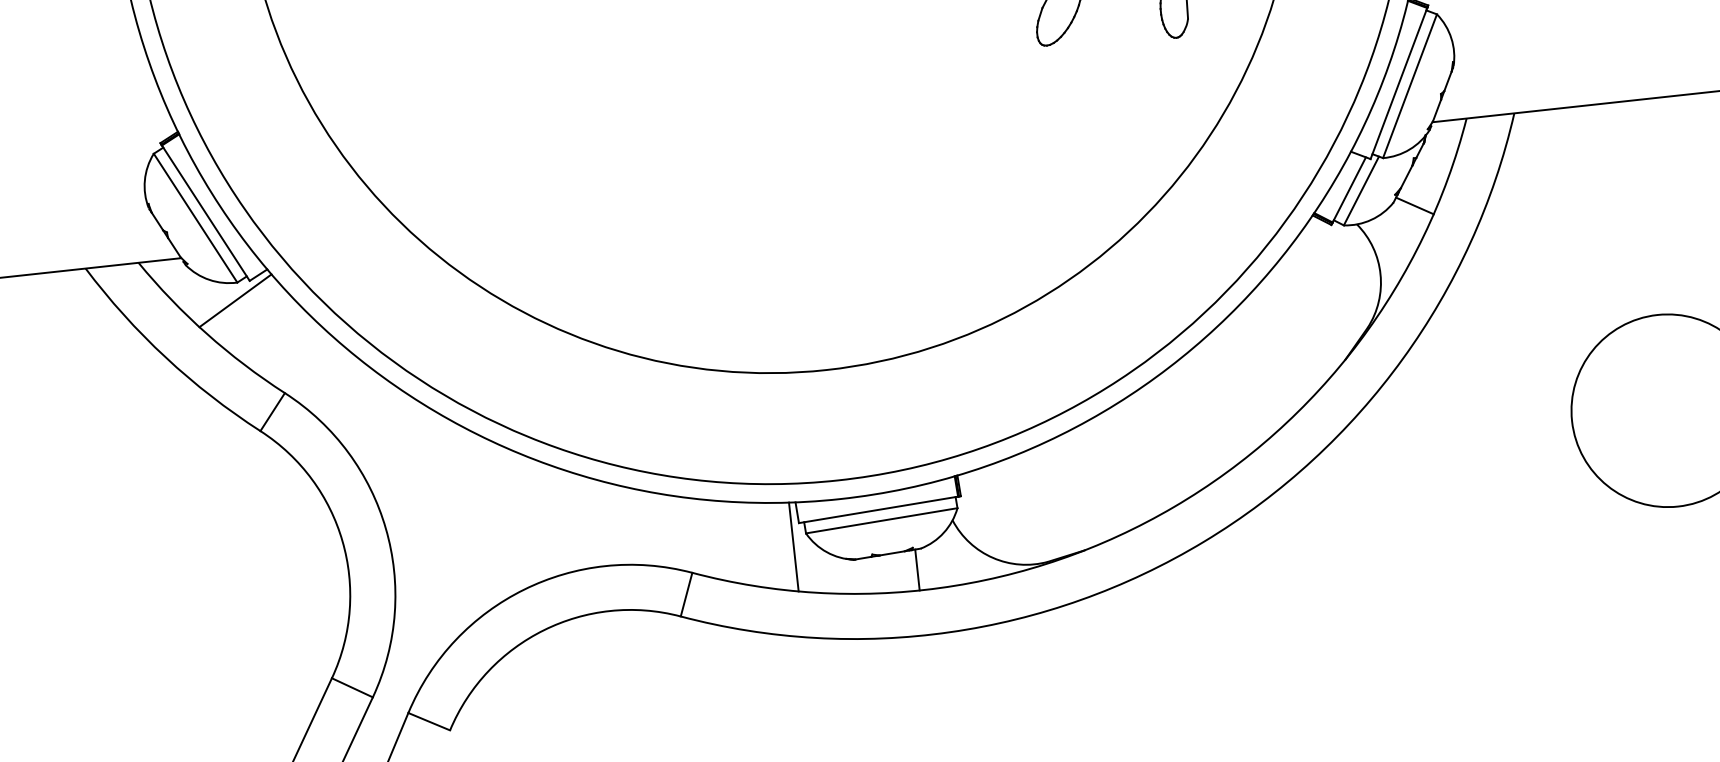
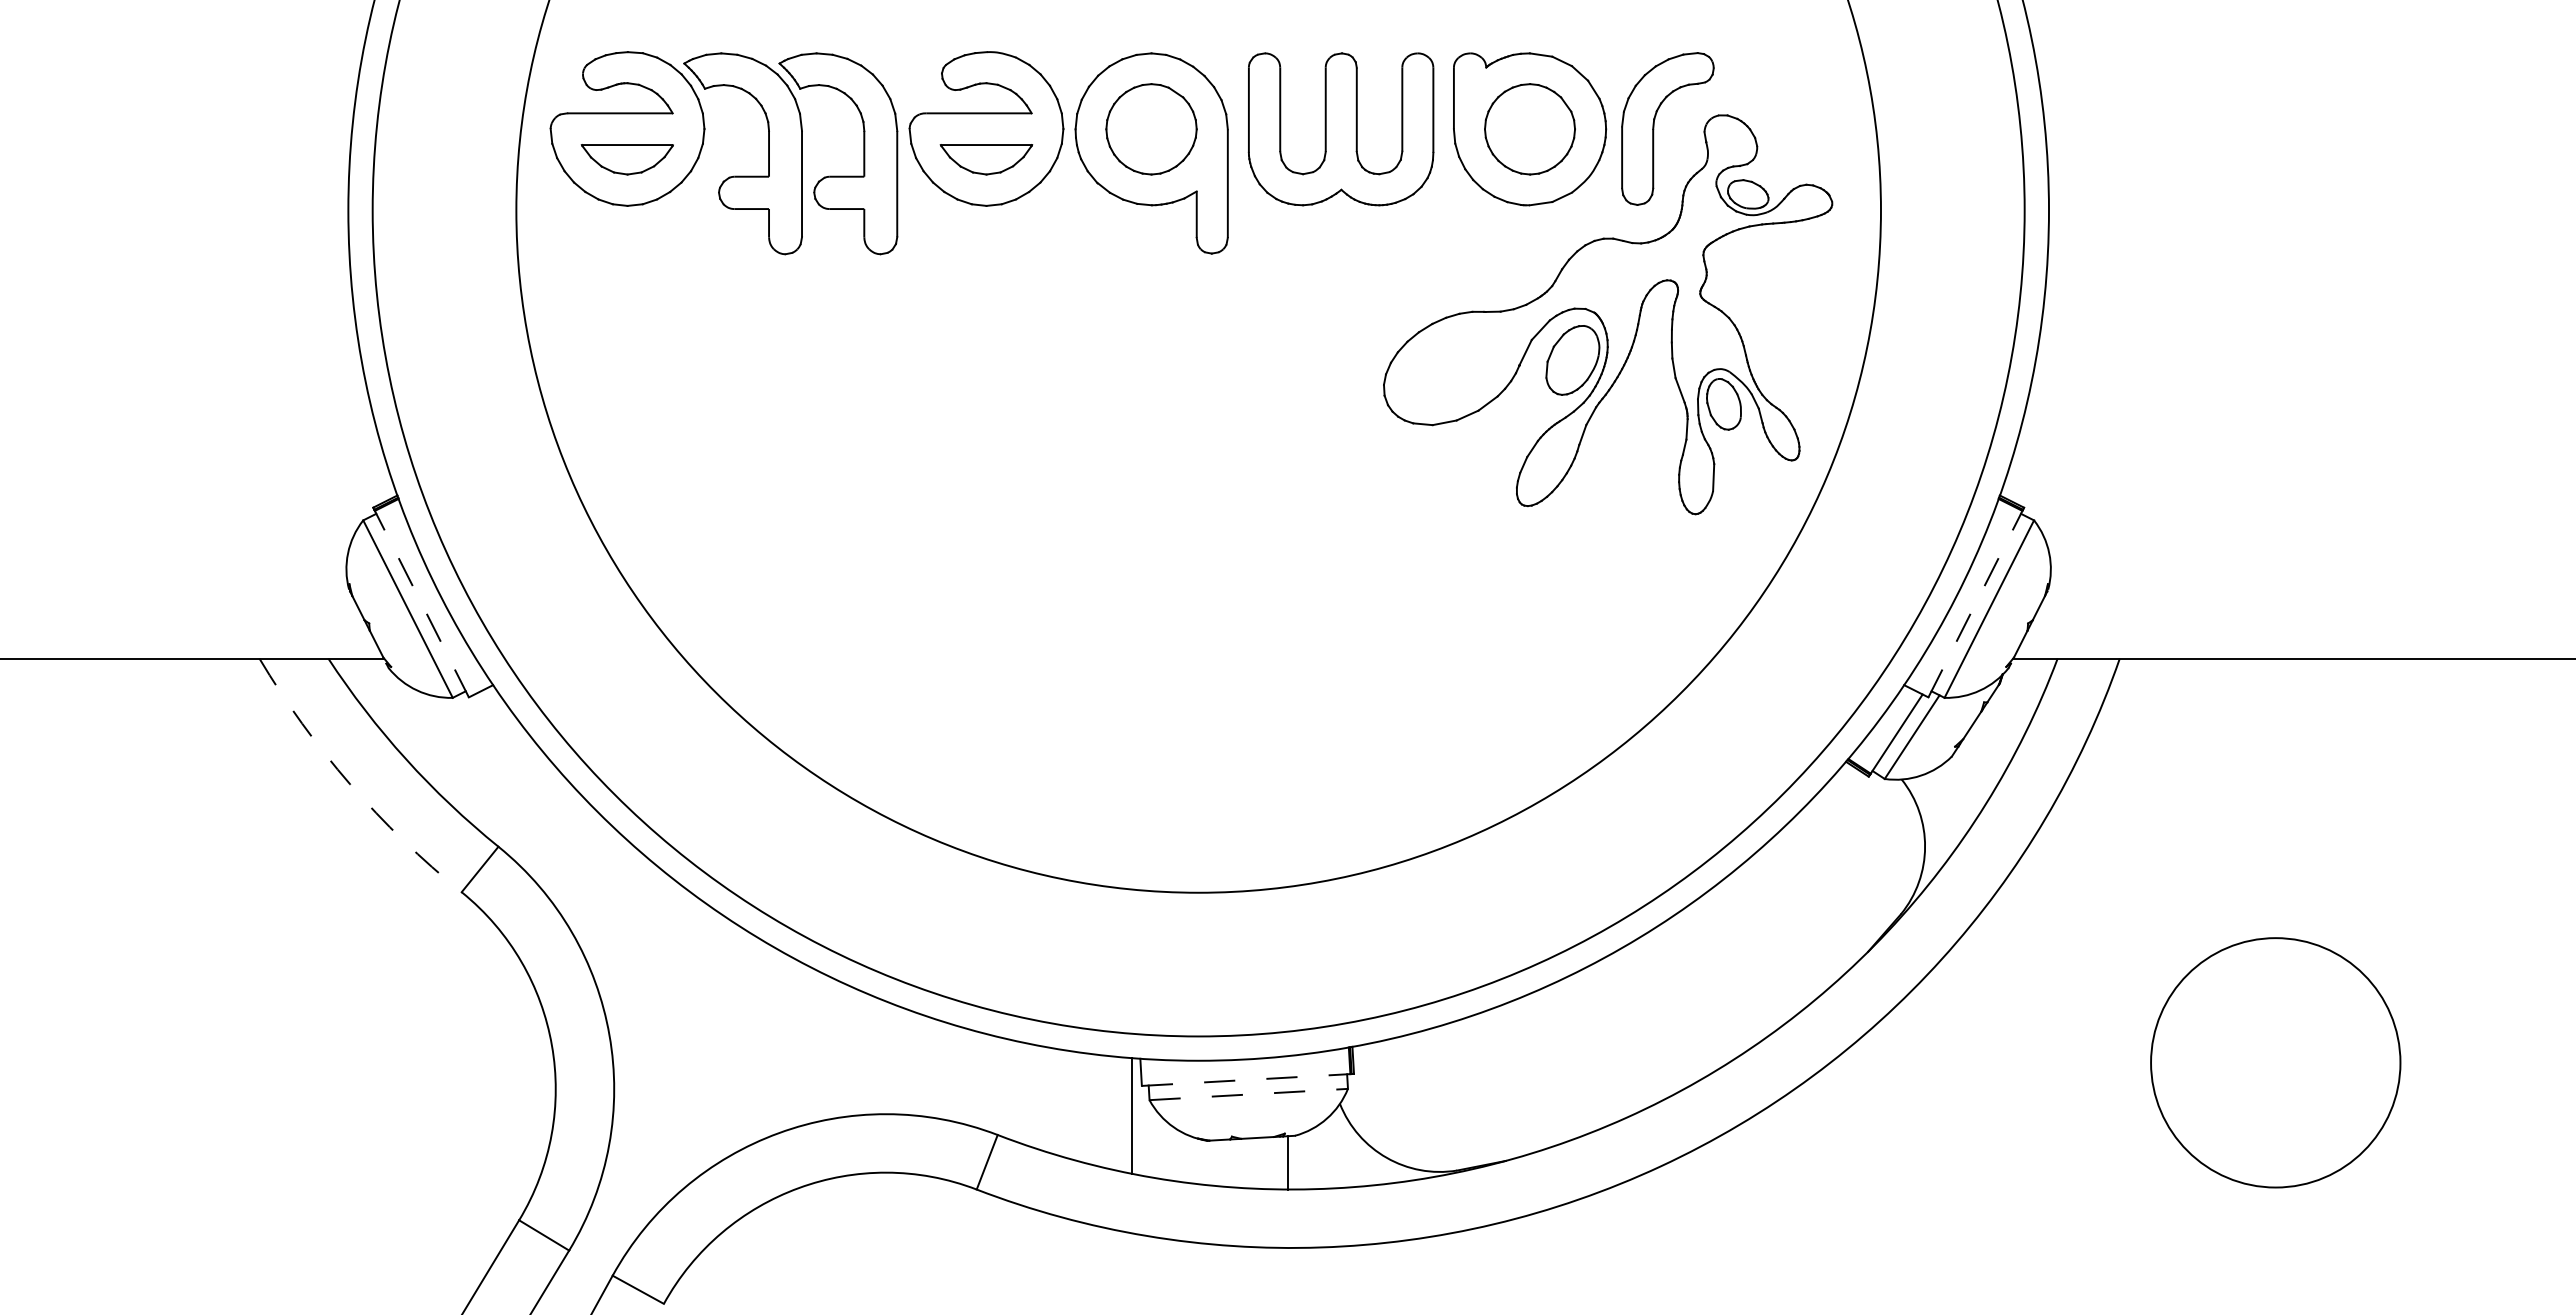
line: (1398, 83) -> (1975, 603), solid -> dashed
line: (1414, 205) -> (1978, 763), removed
line: (205, 212) -> (421, 603), solid -> dashed
line: (235, 300) -> (447, 720), removed
arc: (166, 357) -> (350, 784), solid -> dashed
line: (878, 509) -> (1246, 1079), solid -> dashed
line: (882, 520) -> (1249, 1094), solid -> dashed

